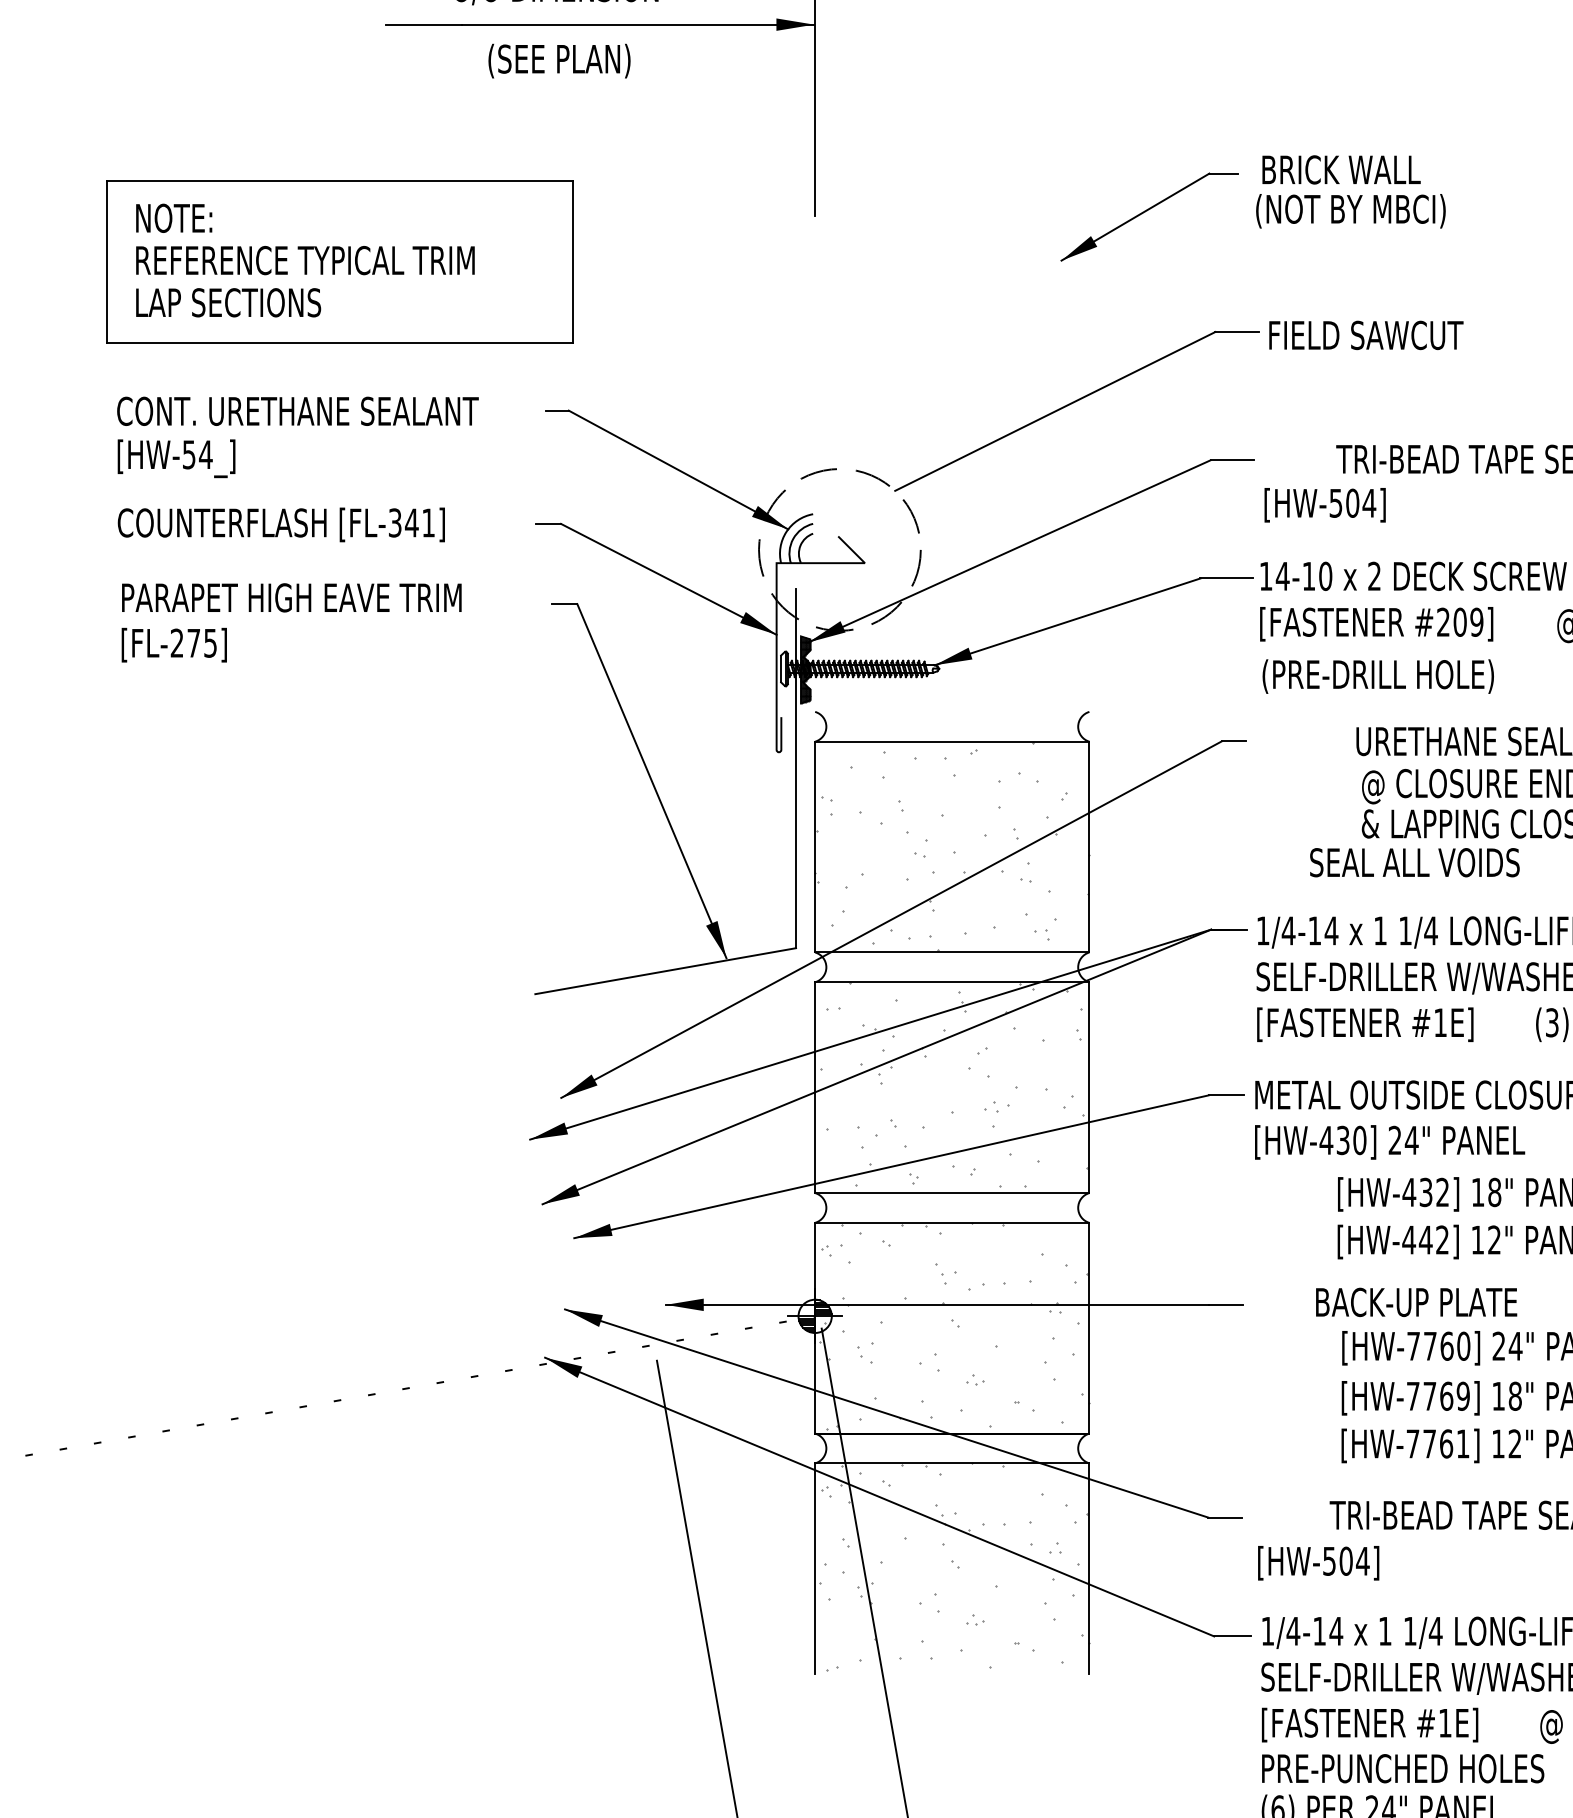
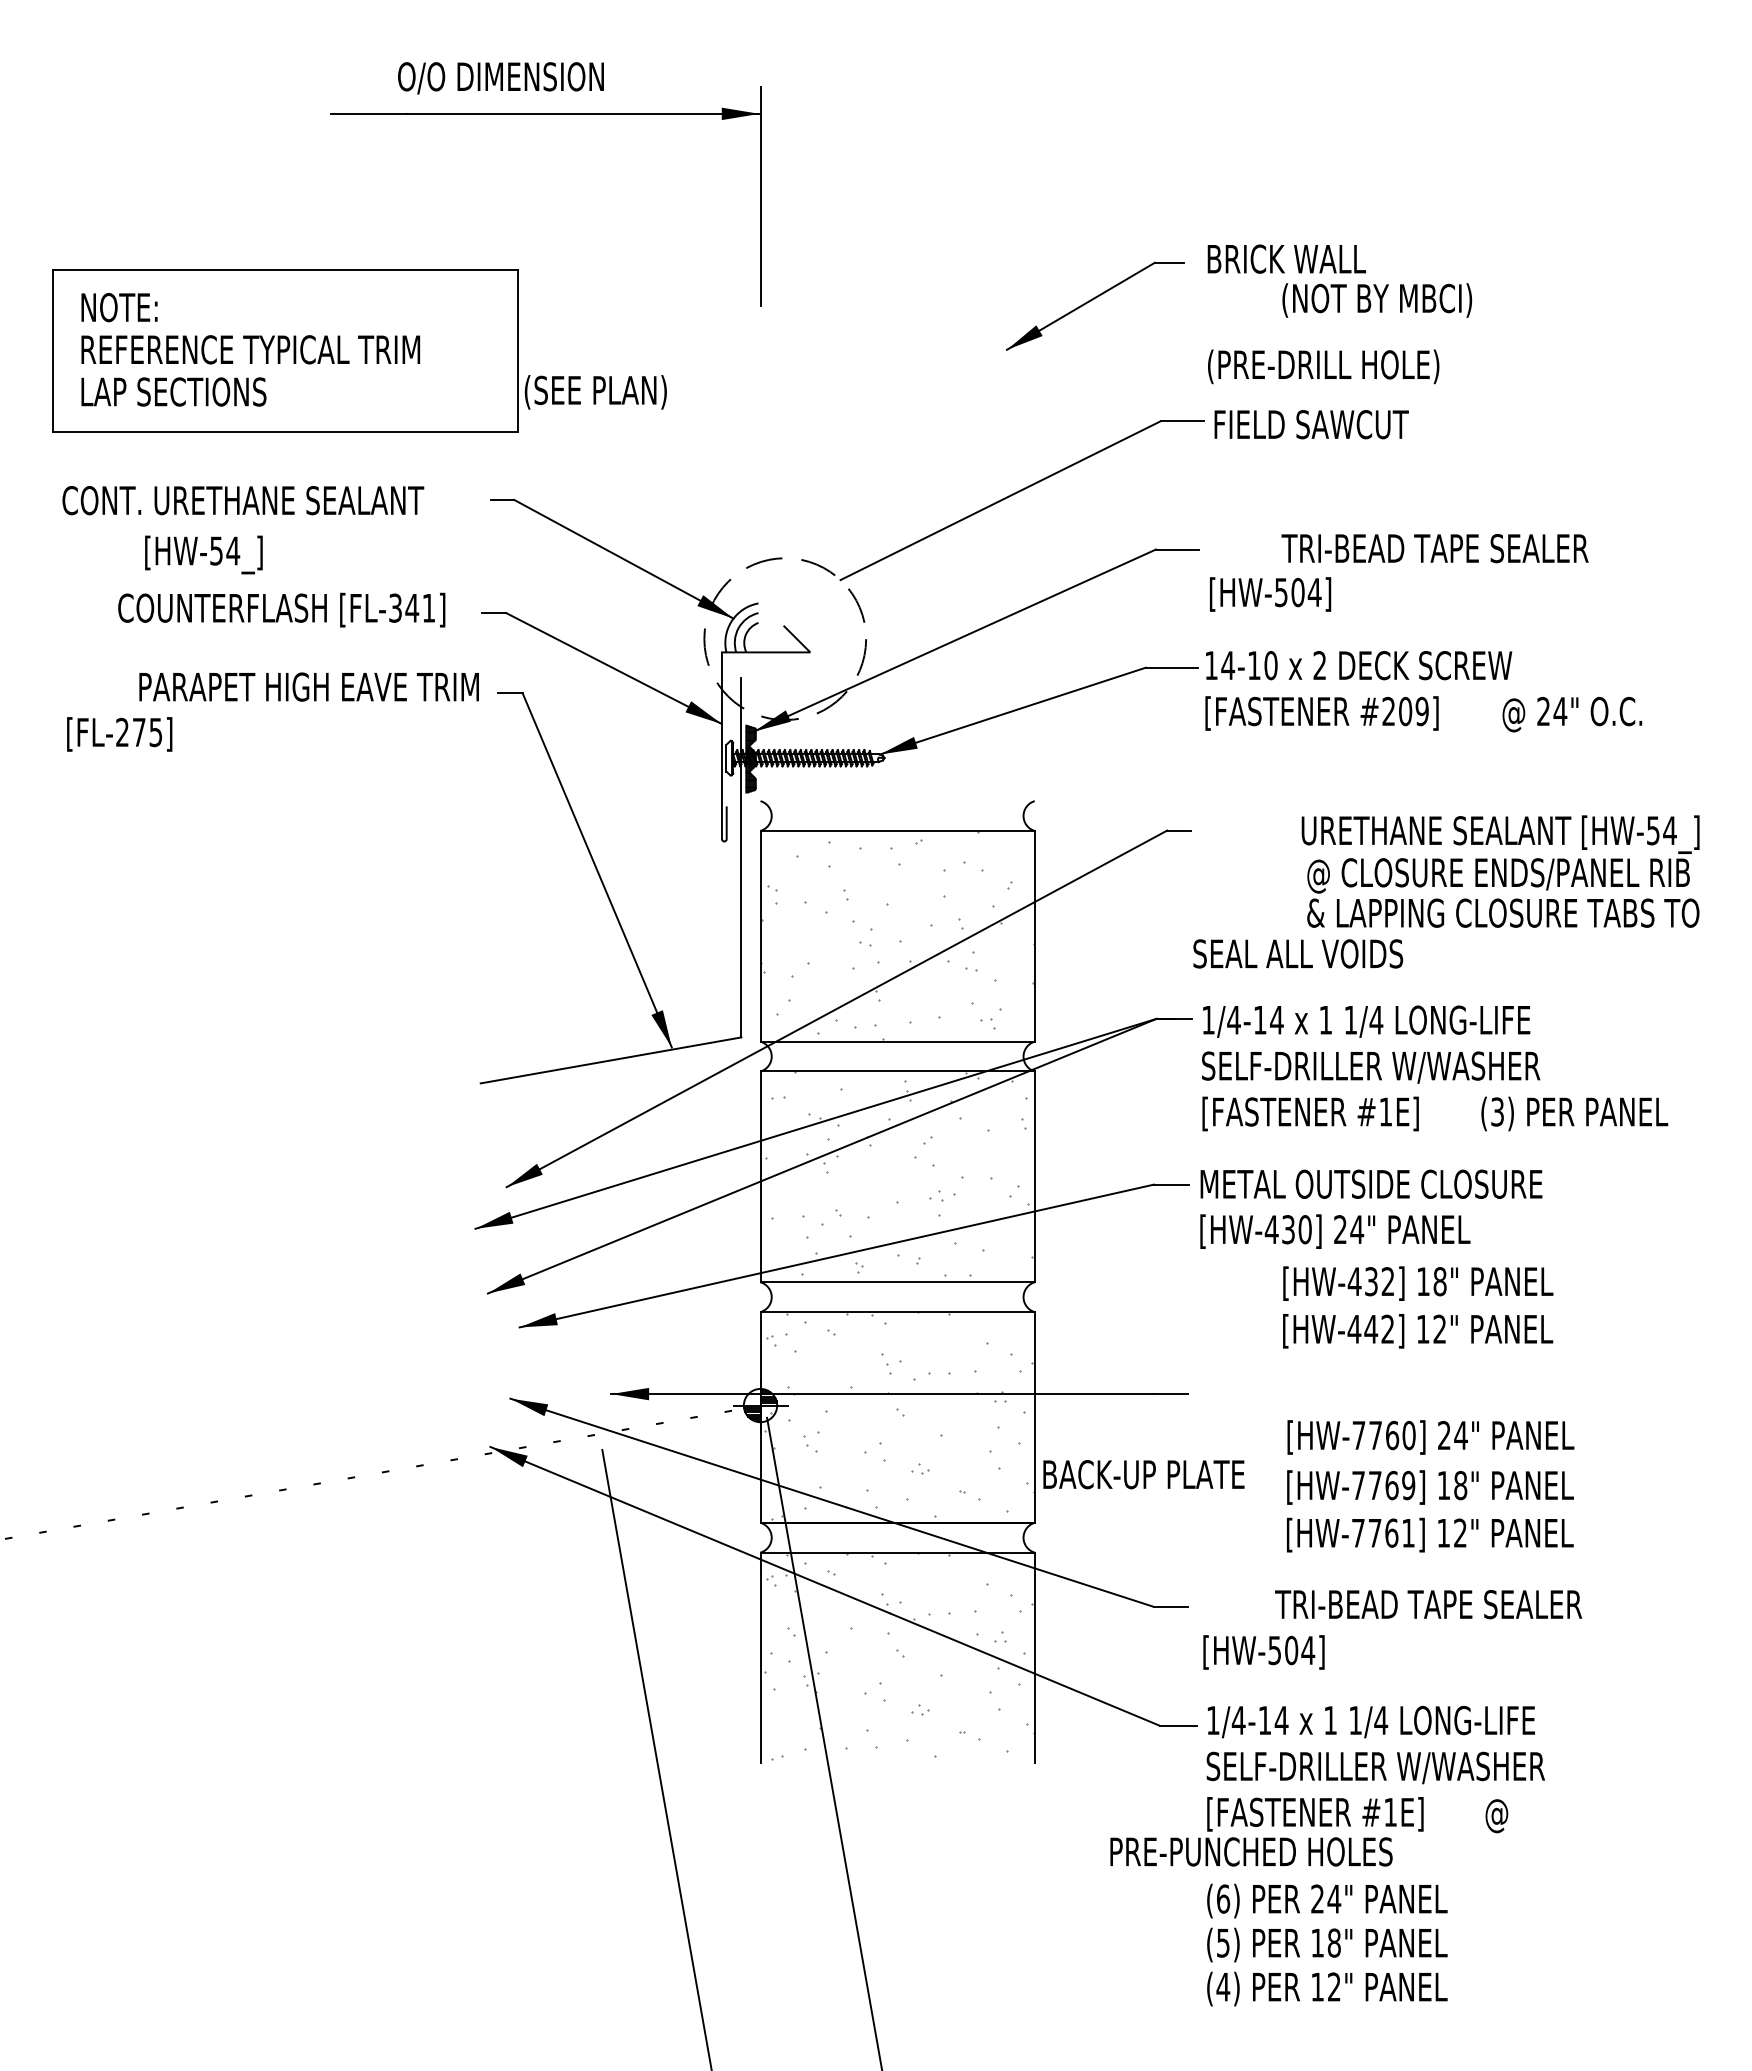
text: (559, 61) -> (595, 392), moved
text: (1351, 211) -> (1377, 300), moved
text: (176, 458) -> (203, 554), moved
text: (281, 524) -> (281, 609), moved
text: (291, 597) -> (308, 686), moved
text: (1378, 676) -> (1323, 366), moved
text: (1415, 862) -> (1298, 953), moved
text: (1416, 1302) -> (1143, 1474), moved
text: (1403, 1768) -> (1251, 1851), moved

